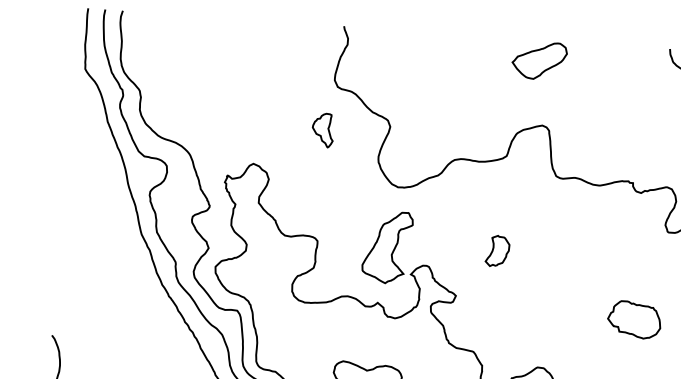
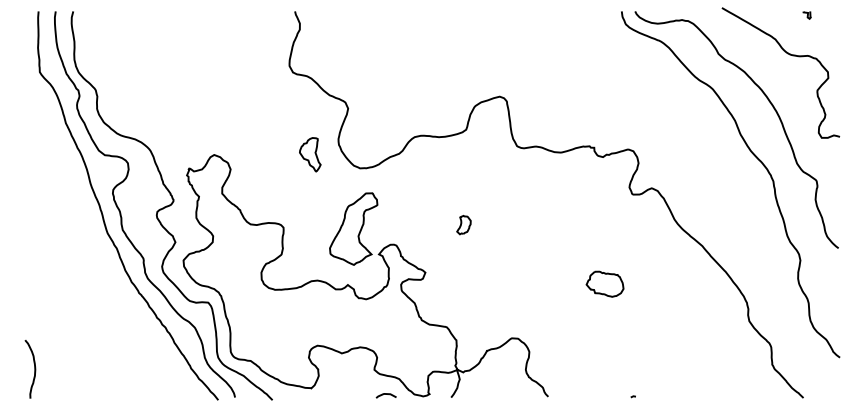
part: (539, 60) -> (492, 31), removed
part: (323, 130) -> (310, 154), moved
part: (497, 250) -> (463, 224), size x0.6
part: (633, 320) -> (604, 284), size x0.7

